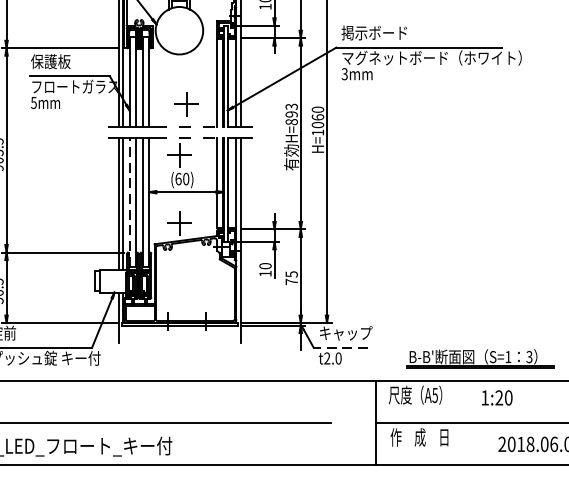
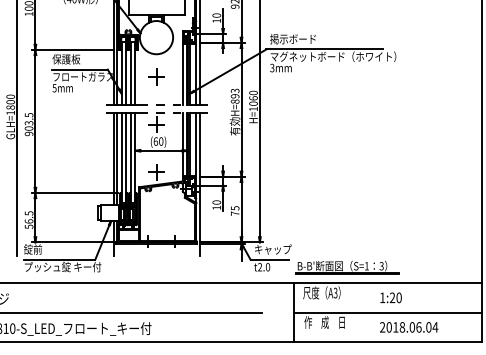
part: (186, 103) -> (156, 76), moved
line: (129, 201) -> (121, 157), dashed -> solid
line: (340, 347) -> (269, 259), dashed -> solid
part: (480, 358) -> (347, 267), moved
text: (434, 393) -> (335, 291), A5 -> A3
text: (496, 397) -> (390, 297), moved

